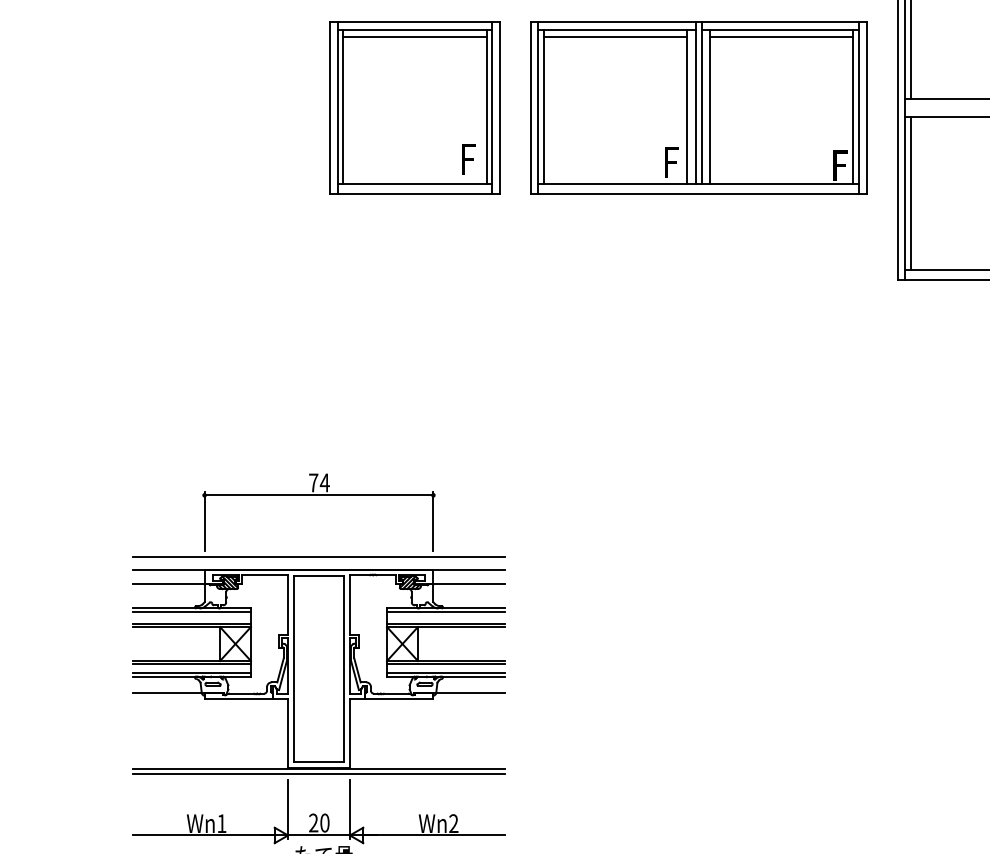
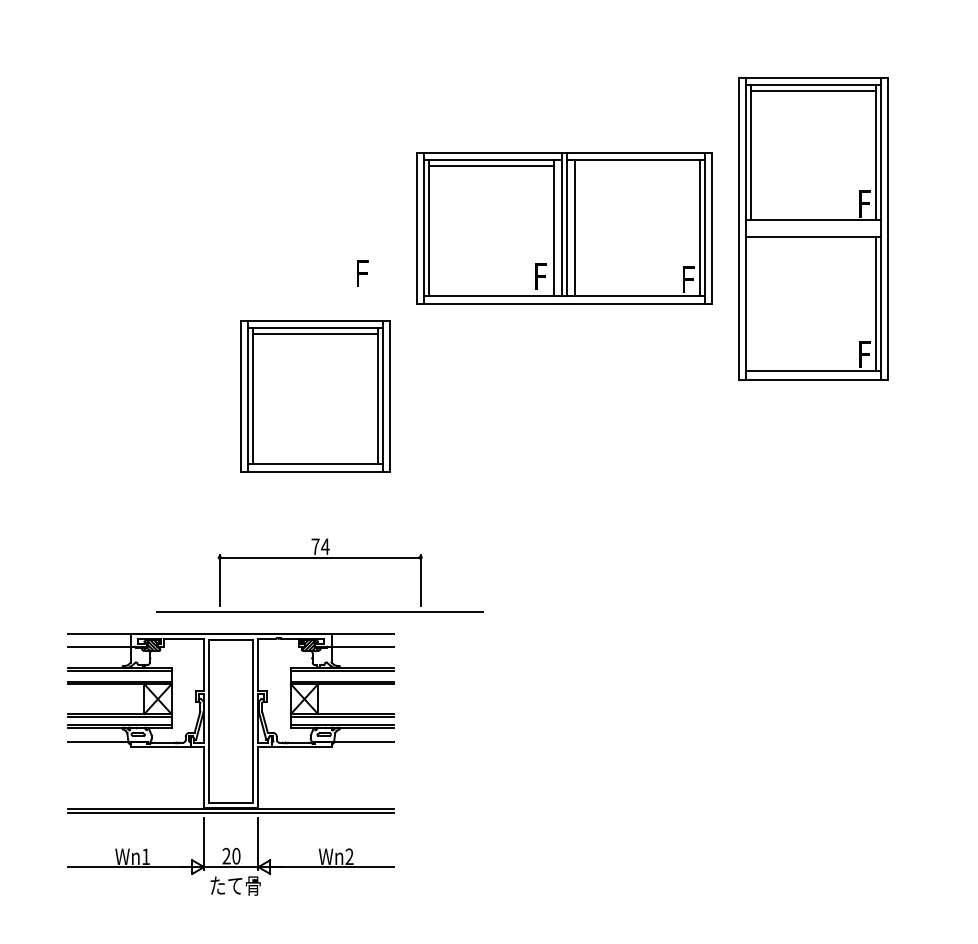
line: (781, 37) -> (637, 166), removed
part: (415, 107) -> (315, 396), moved
line: (910, 193) -> (750, 303), removed
part: (318, 496) -> (319, 558), moved

